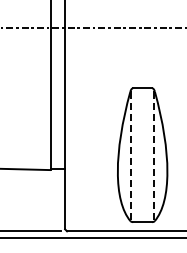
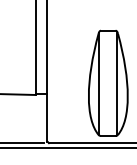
line: (131, 156) -> (99, 84), dashed -> solid
line: (153, 156) -> (116, 84), dashed -> solid

